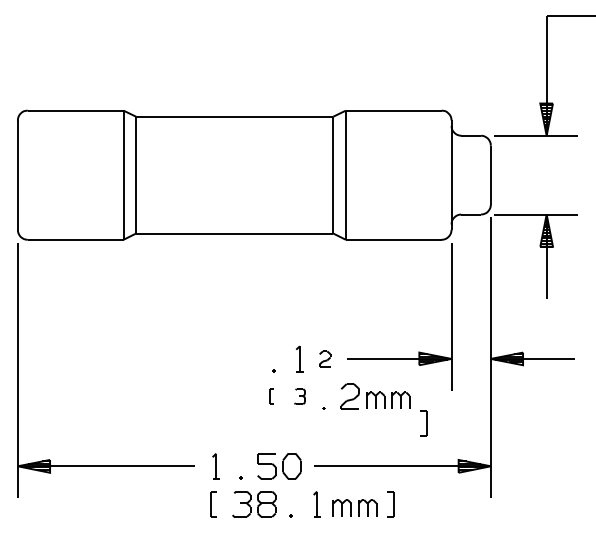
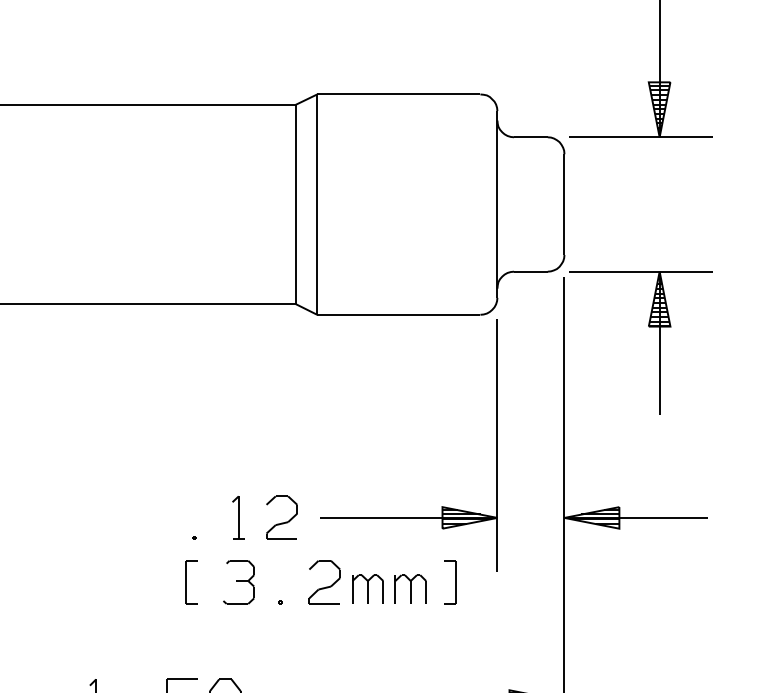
part: (324, 358) -> (280, 517), size x1.67
part: (271, 396) -> (190, 582), size x1.67
part: (299, 396) -> (238, 582), size x1.67
part: (423, 423) -> (449, 582), moved

